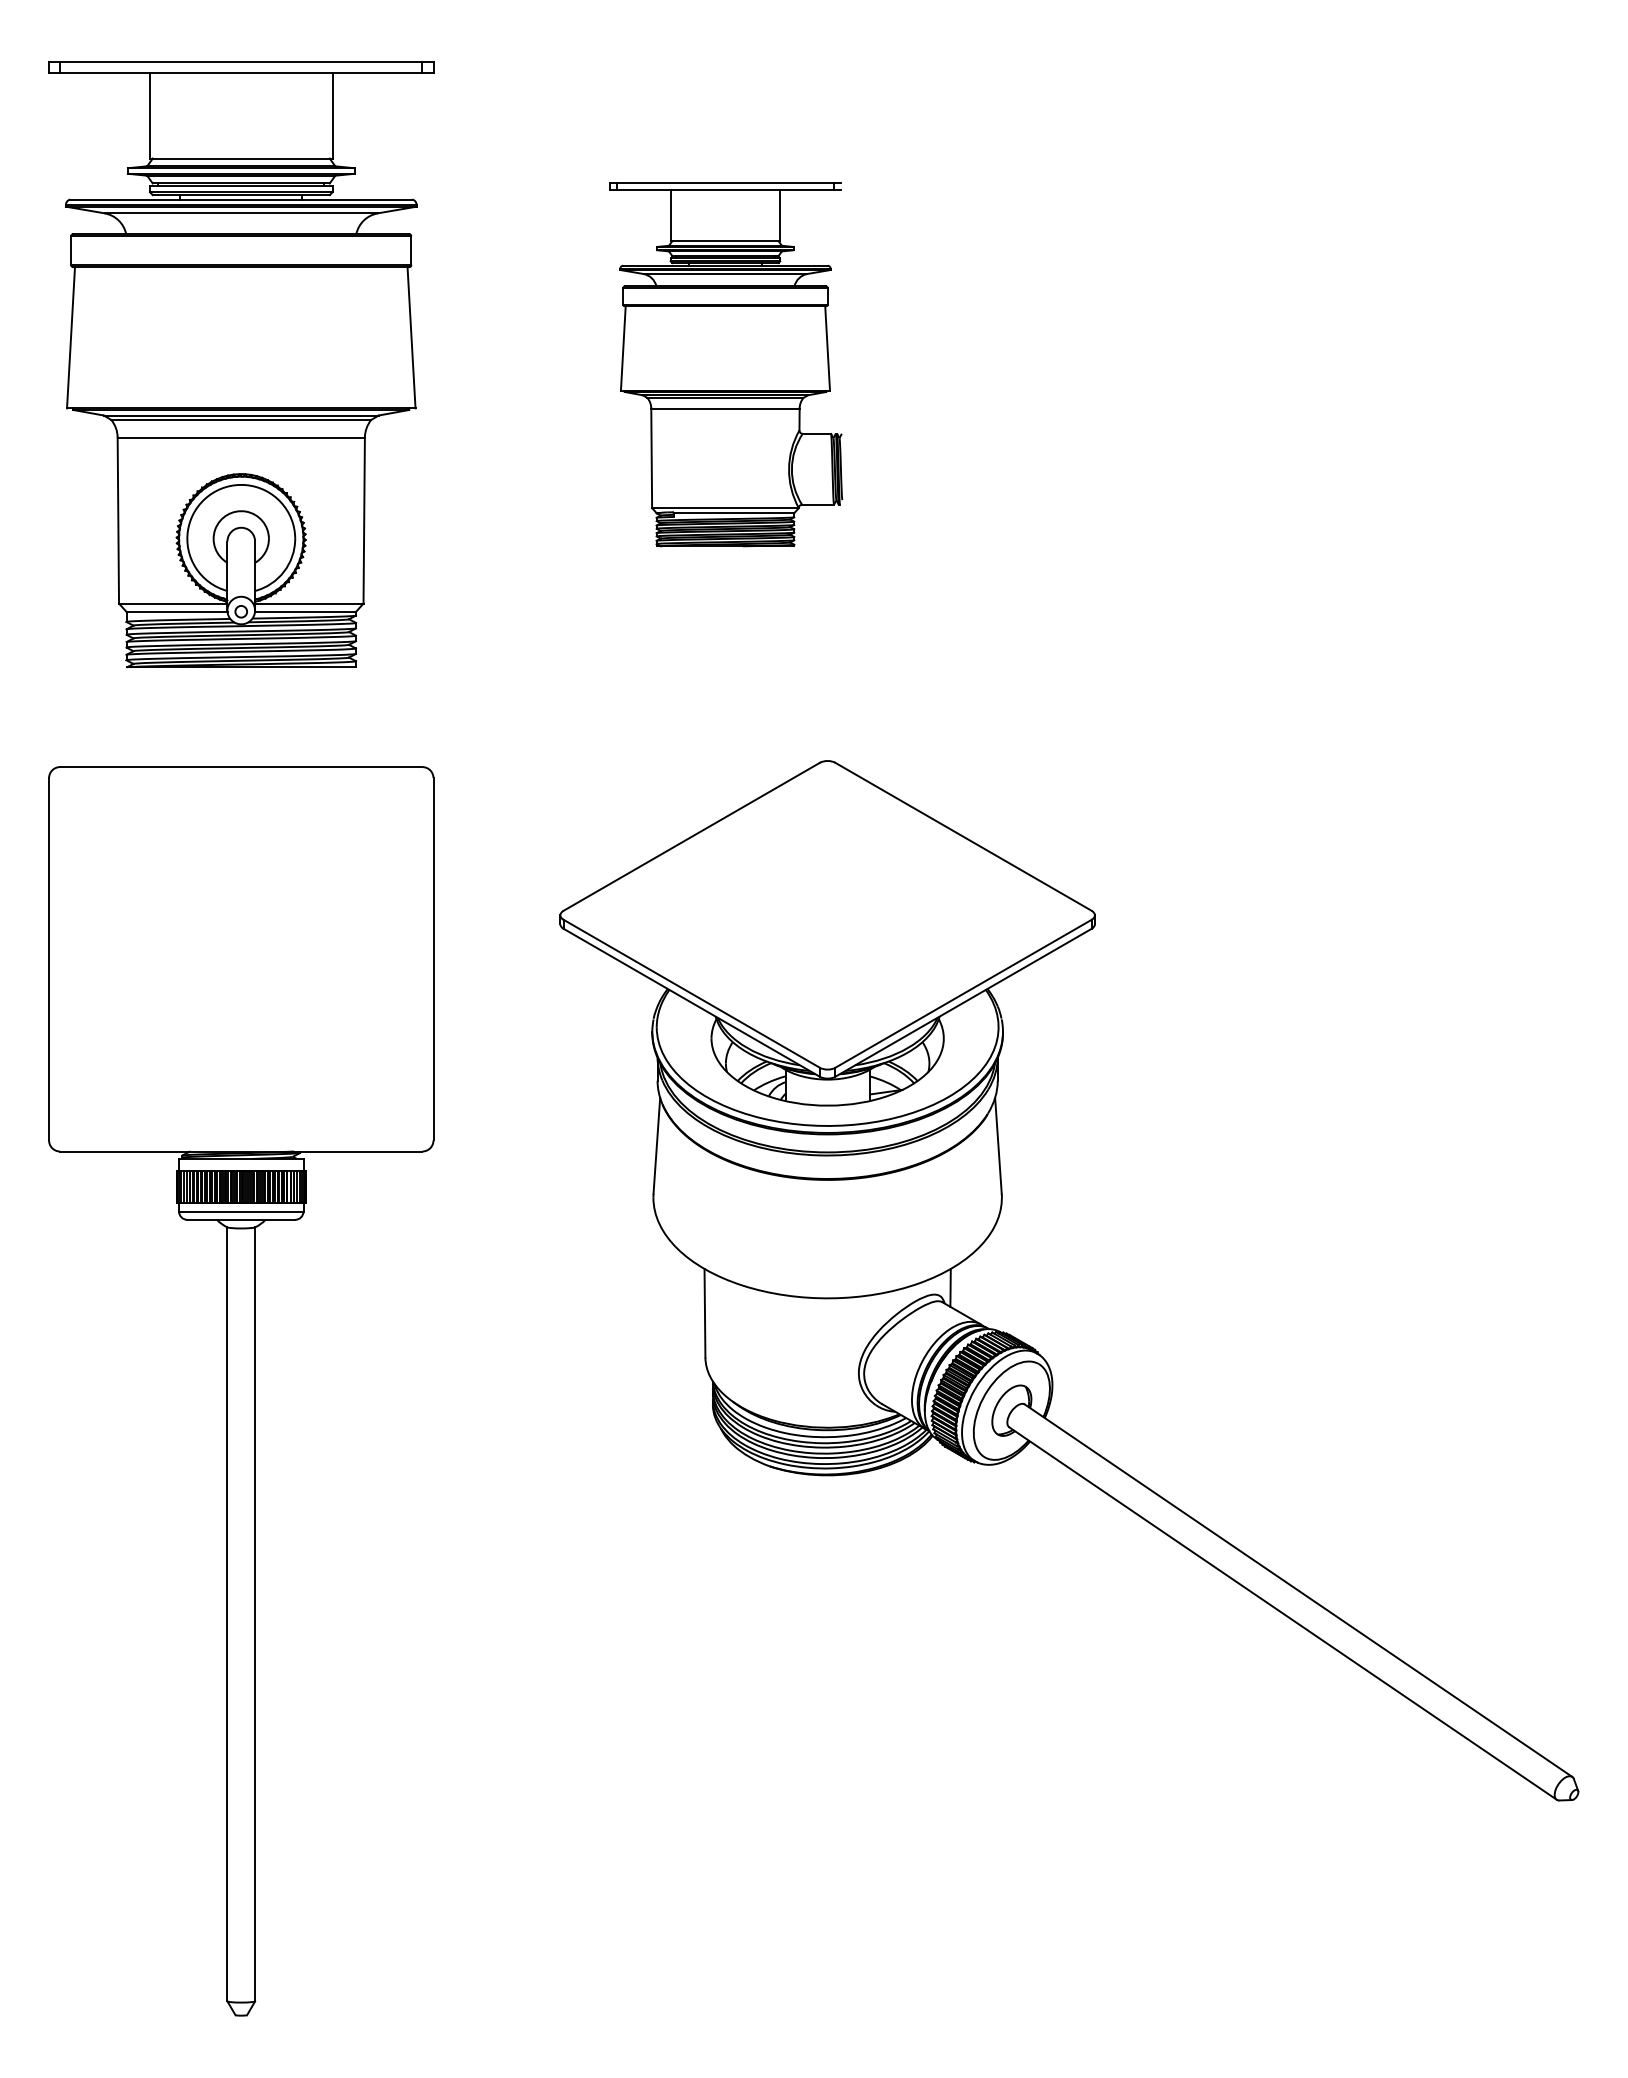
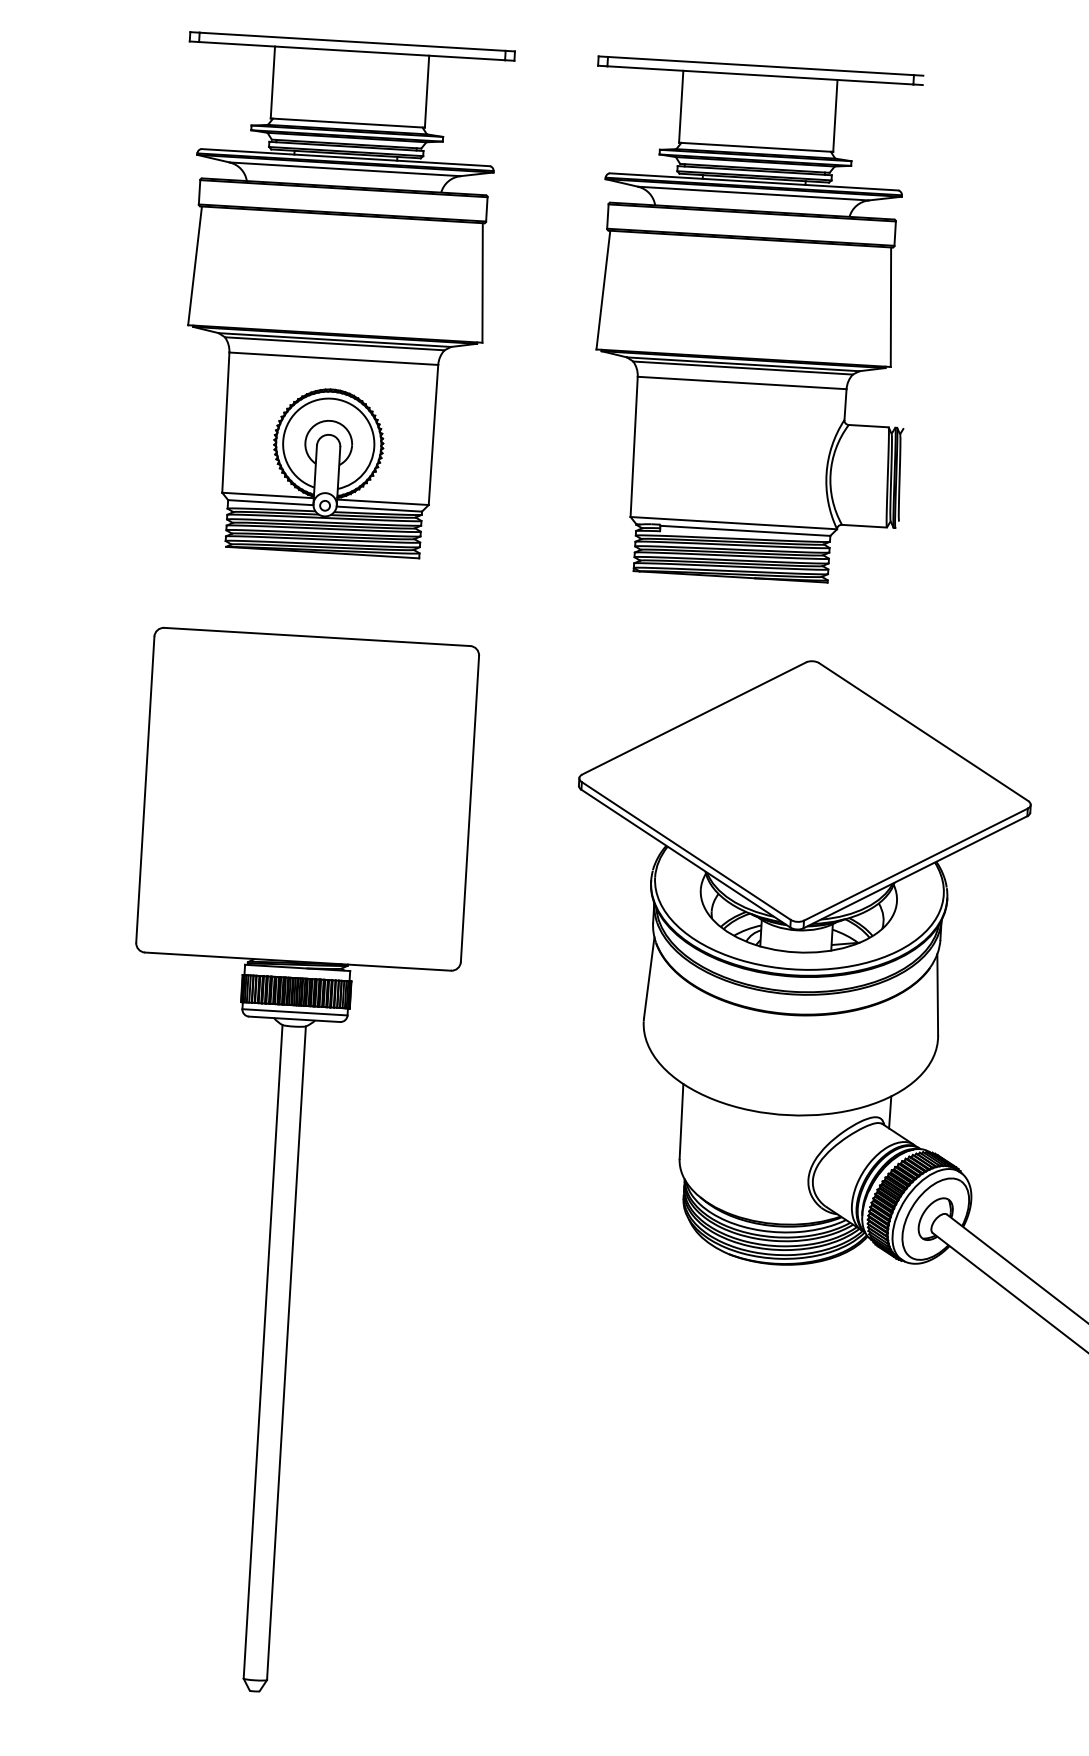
part: (726, 364) -> (747, 321), size x1.67

